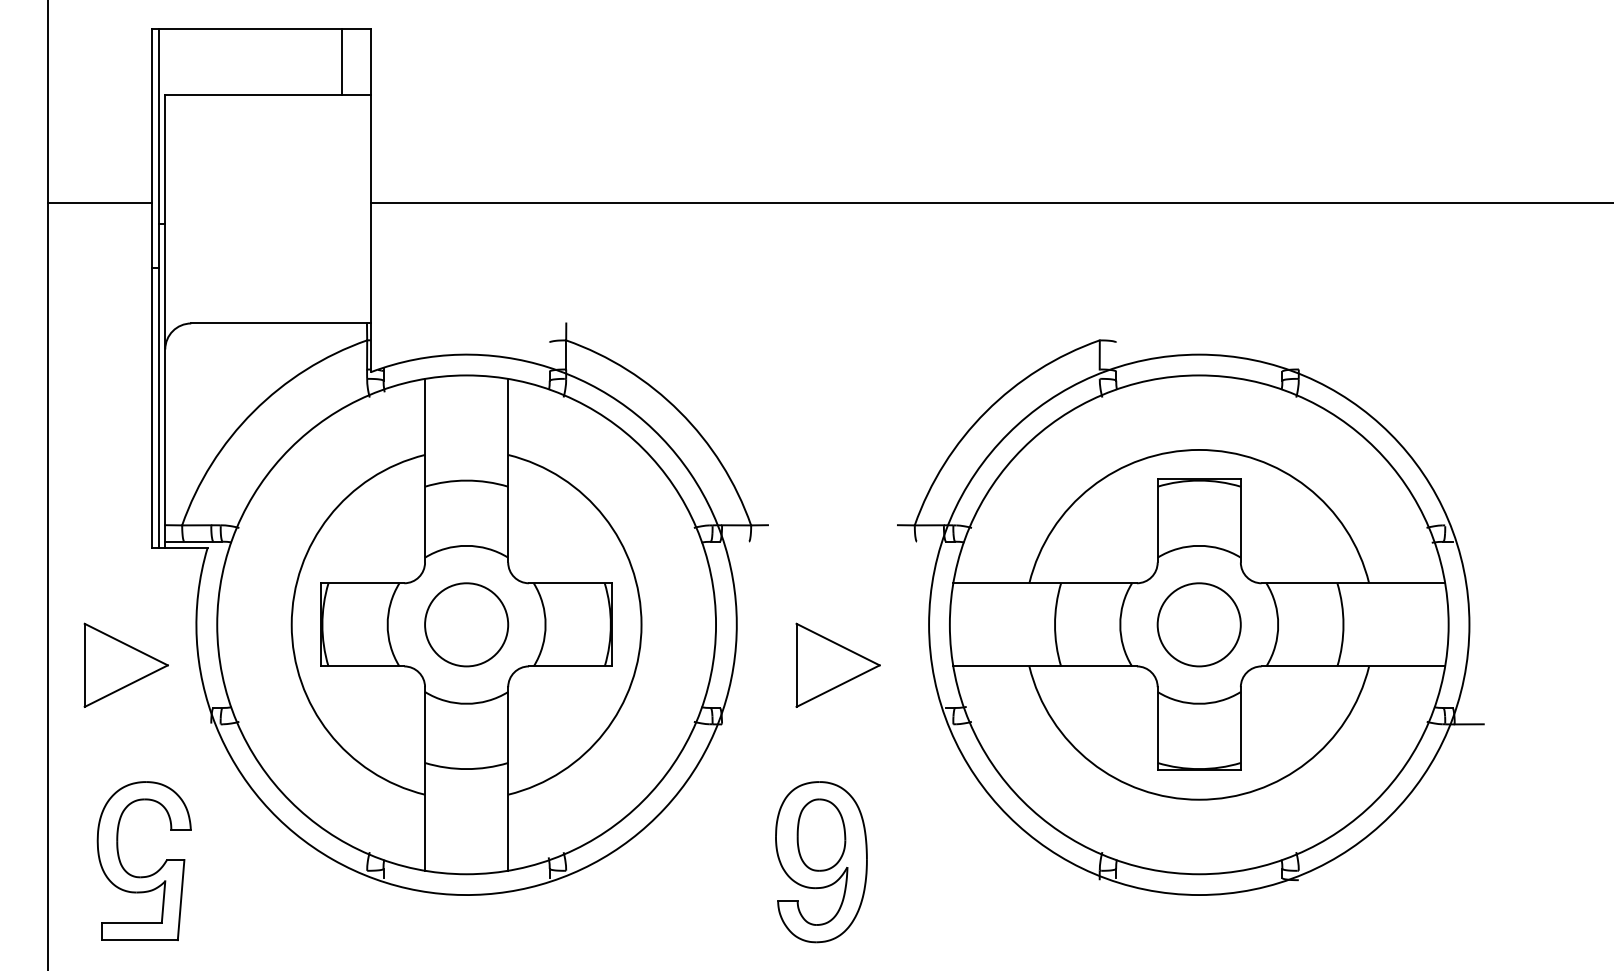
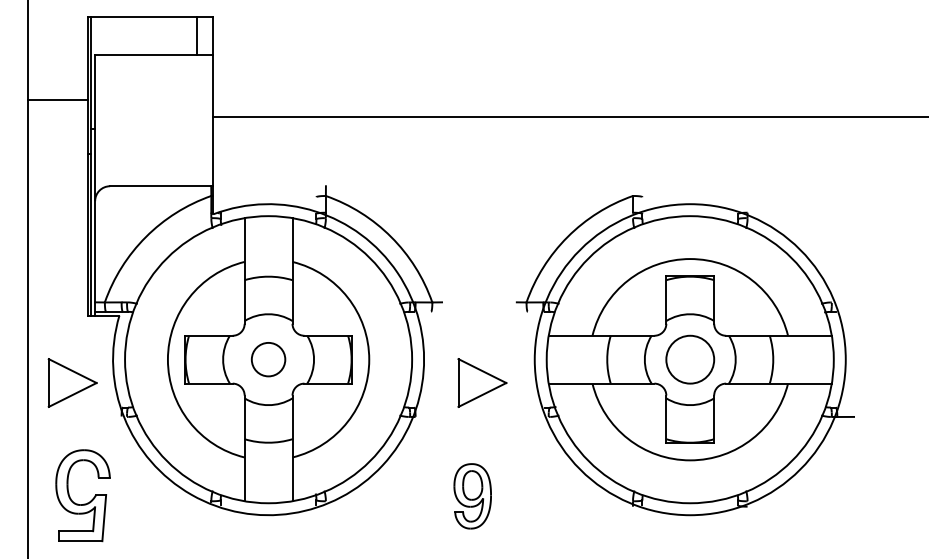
line: (99, 202) -> (57, 99), moved
circle: (466, 624) -> (268, 359), size x0.7
part: (820, 862) -> (472, 496), size x0.7

